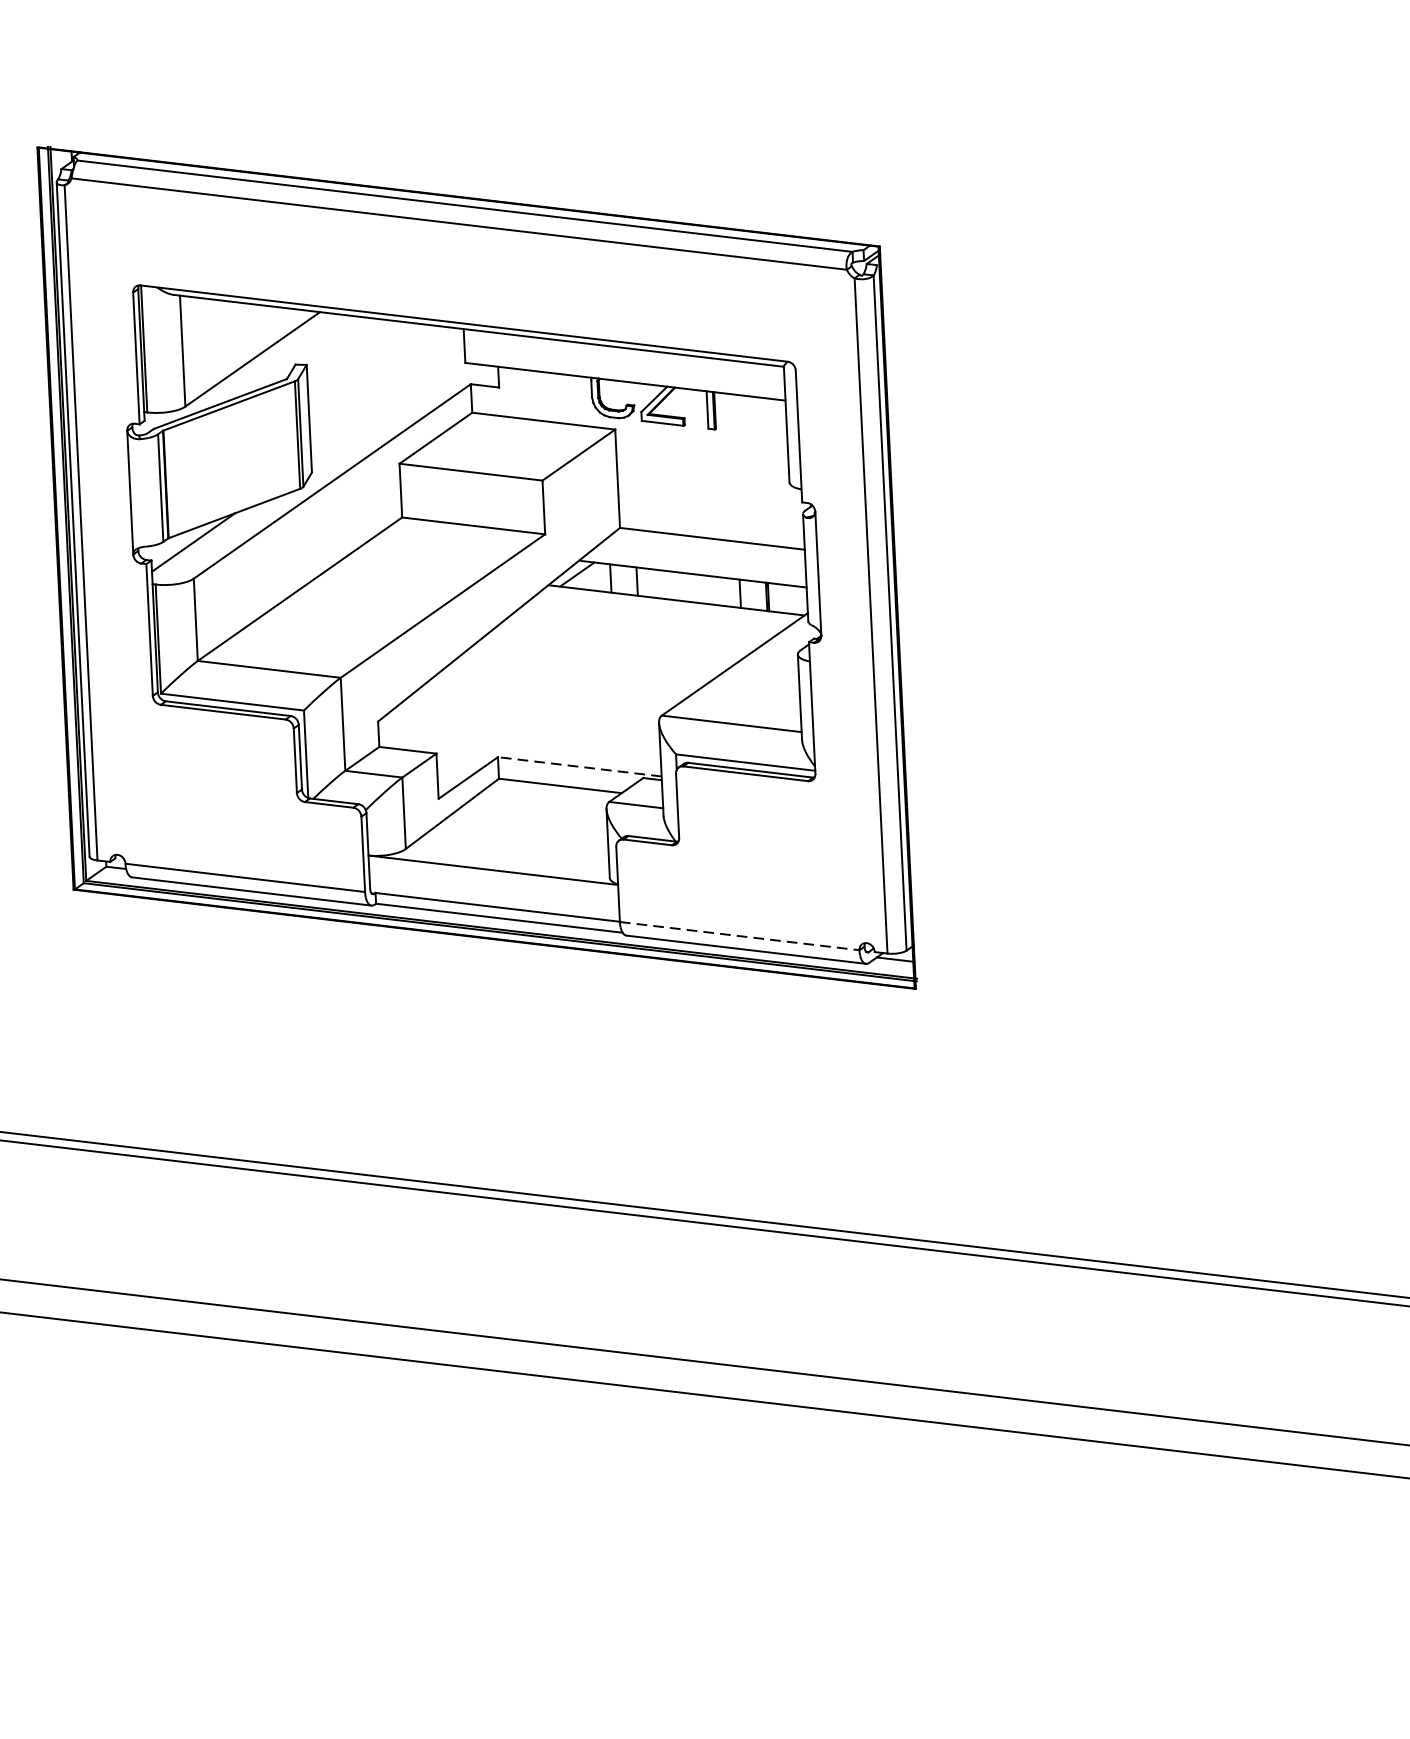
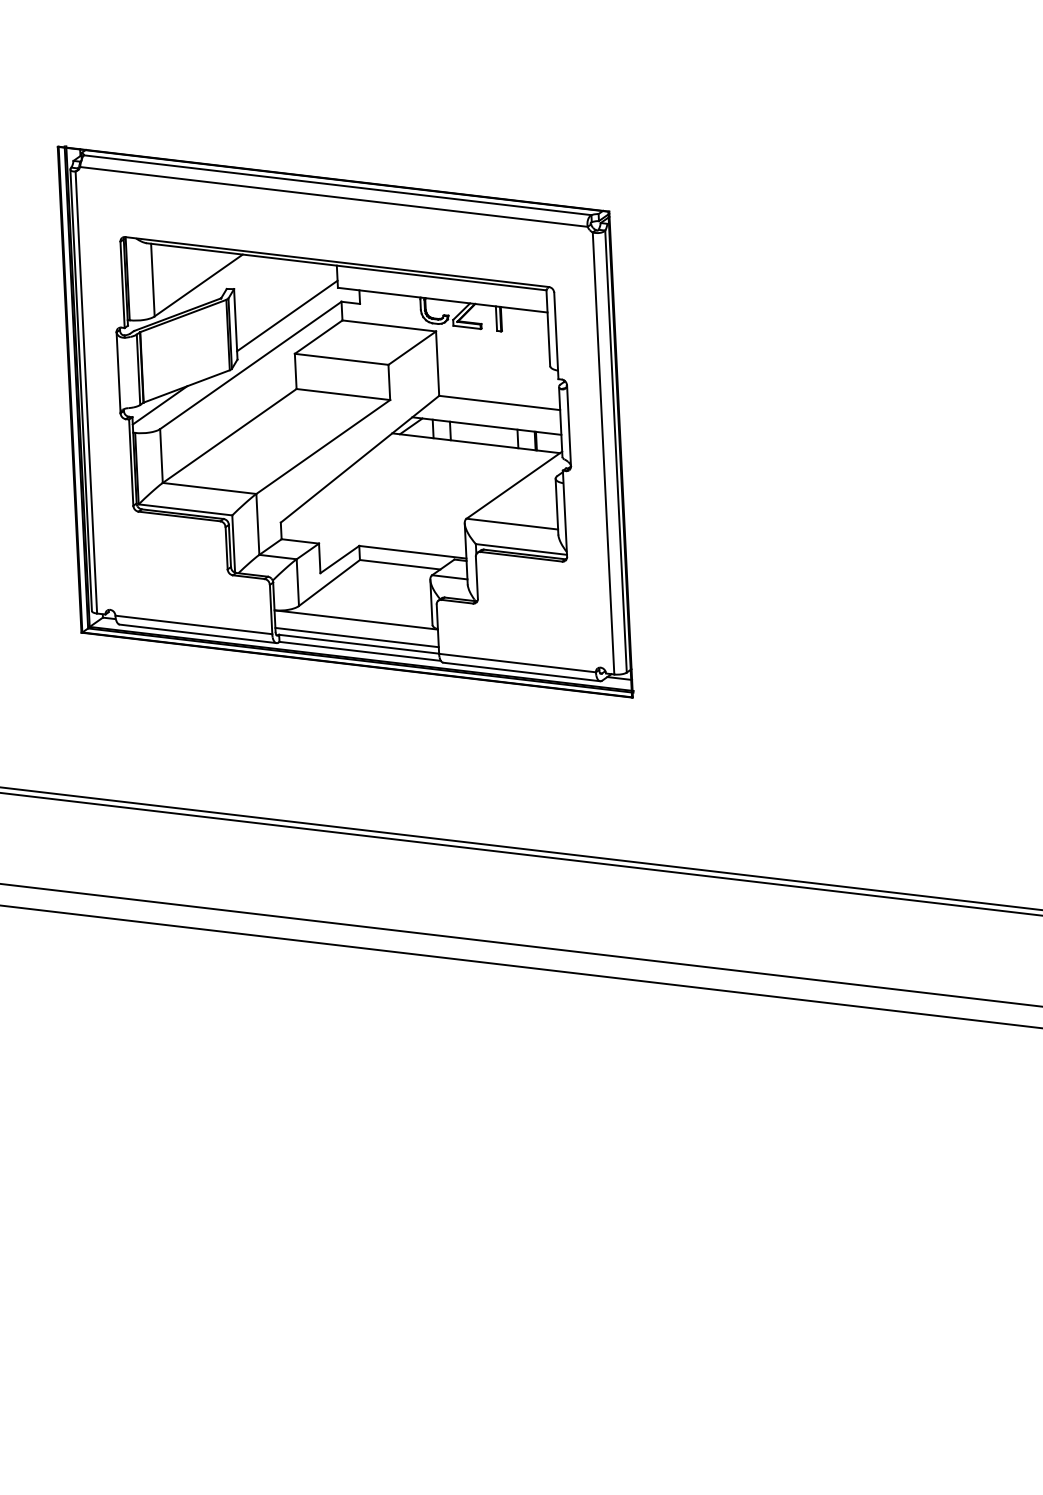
line: (388, 405) -> (287, 315), added
line: (579, 767) -> (412, 552), dashed -> solid
line: (493, 897) -> (356, 637), added
line: (739, 936) -> (517, 663), dashed -> solid

